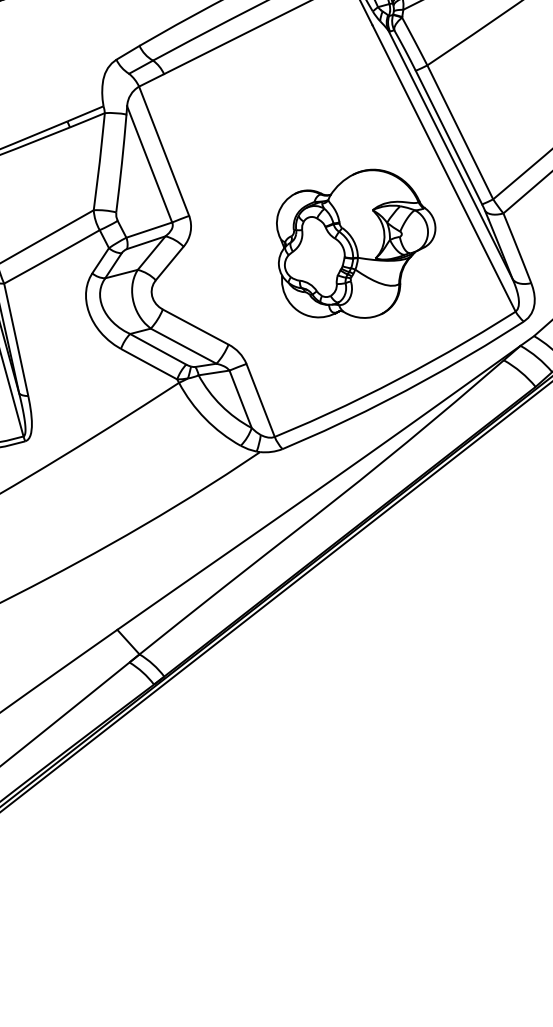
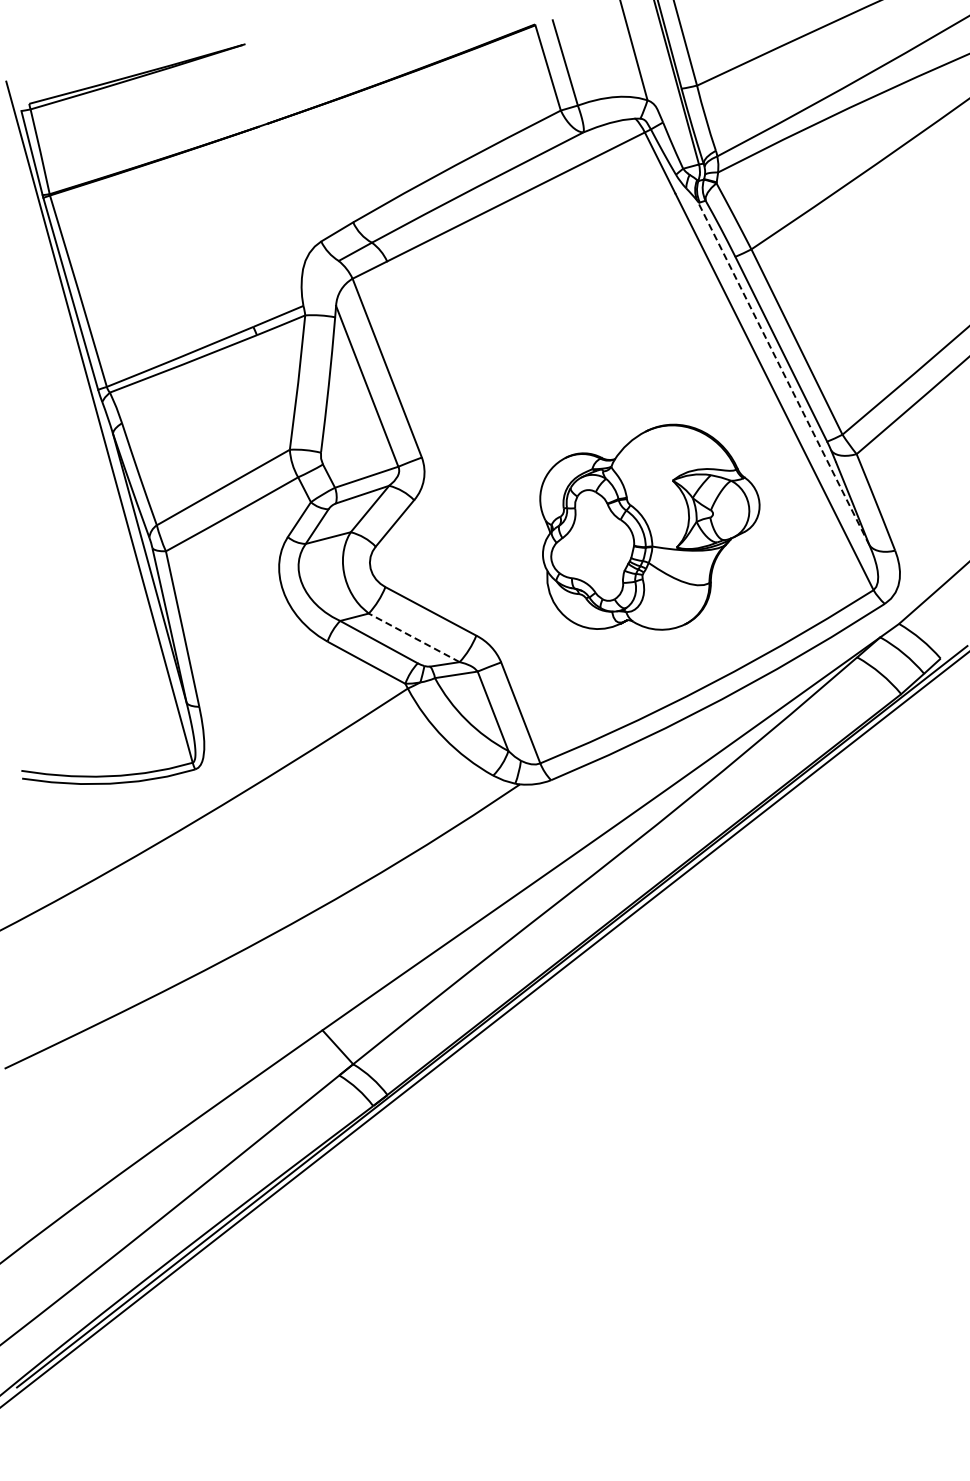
line: (450, 155) -> (783, 373), solid -> dashed
part: (355, 243) -> (649, 526), moved
line: (183, 345) -> (414, 637), solid -> dashed

